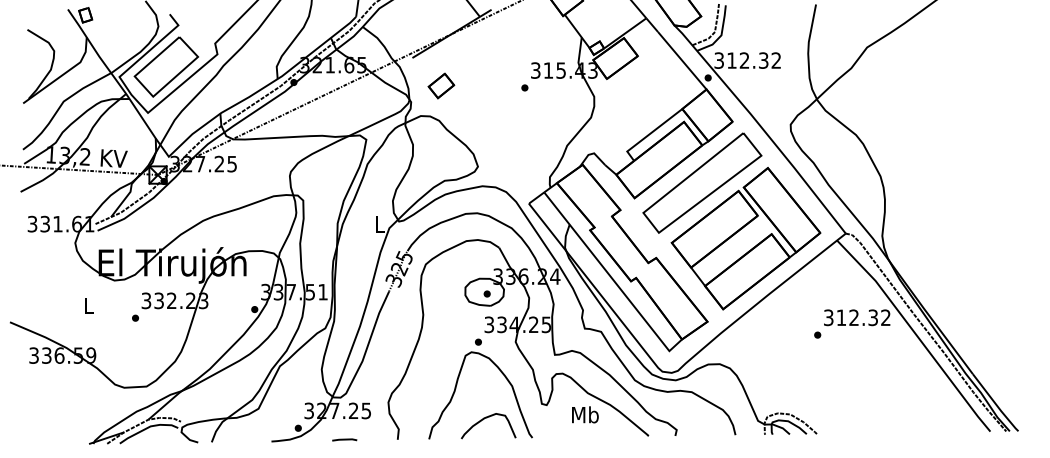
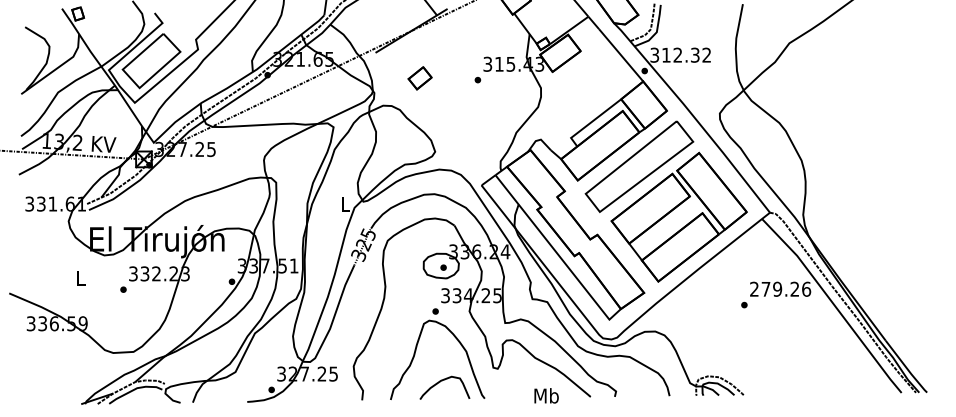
part: (441, 85) -> (420, 77), moved
text: (857, 317) -> (780, 289), 312.32 -> 279.26
text: (585, 414) -> (546, 395), moved
line: (344, 439) -> (313, 400), removed

